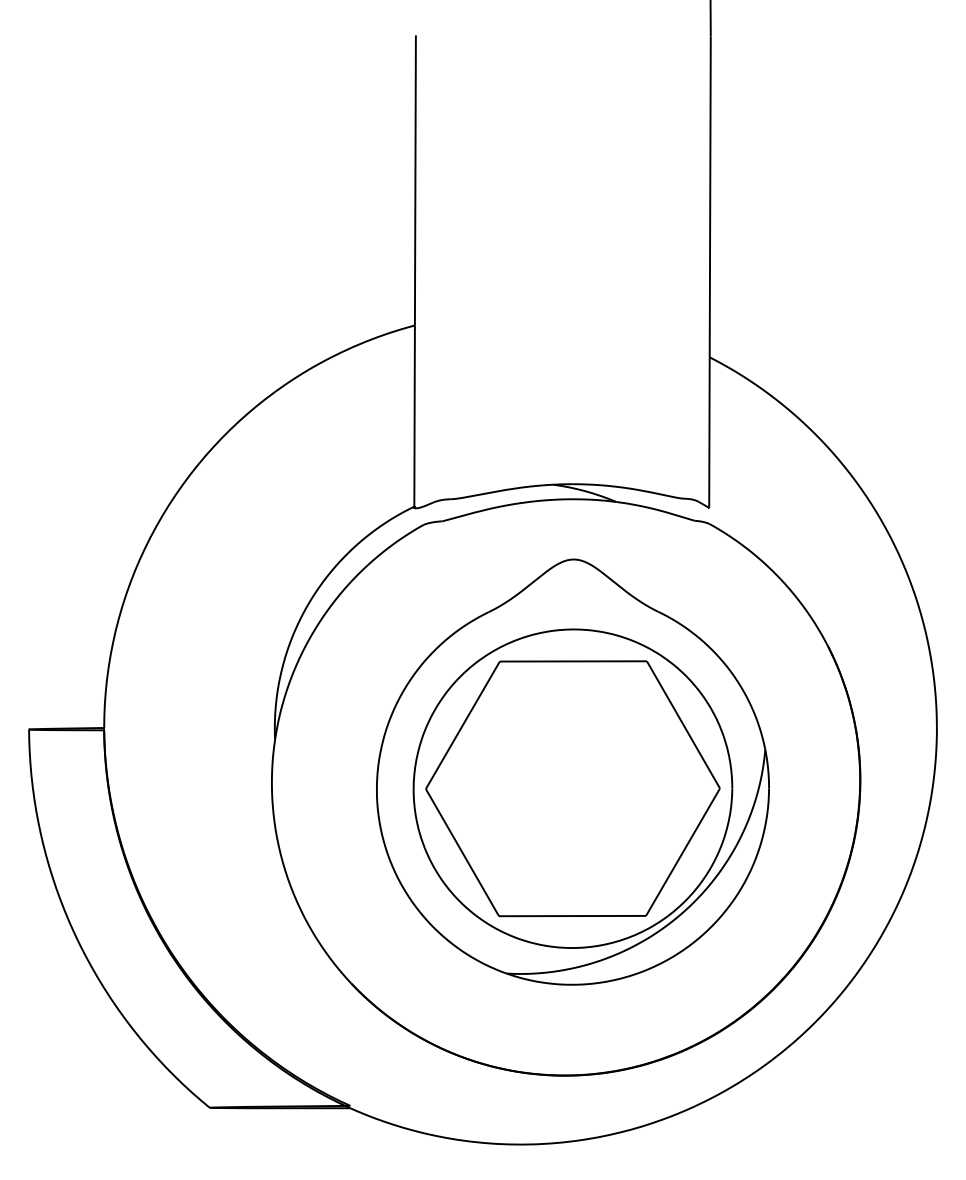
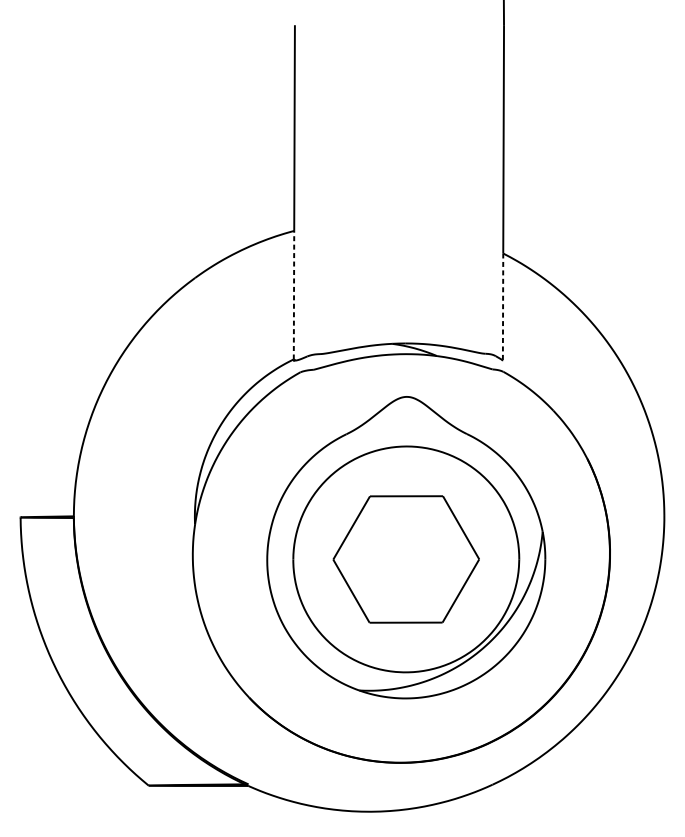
line: (414, 416) -> (293, 295), solid -> dashed
line: (709, 433) -> (503, 307), solid -> dashed
part: (572, 788) -> (405, 559), size x0.7

